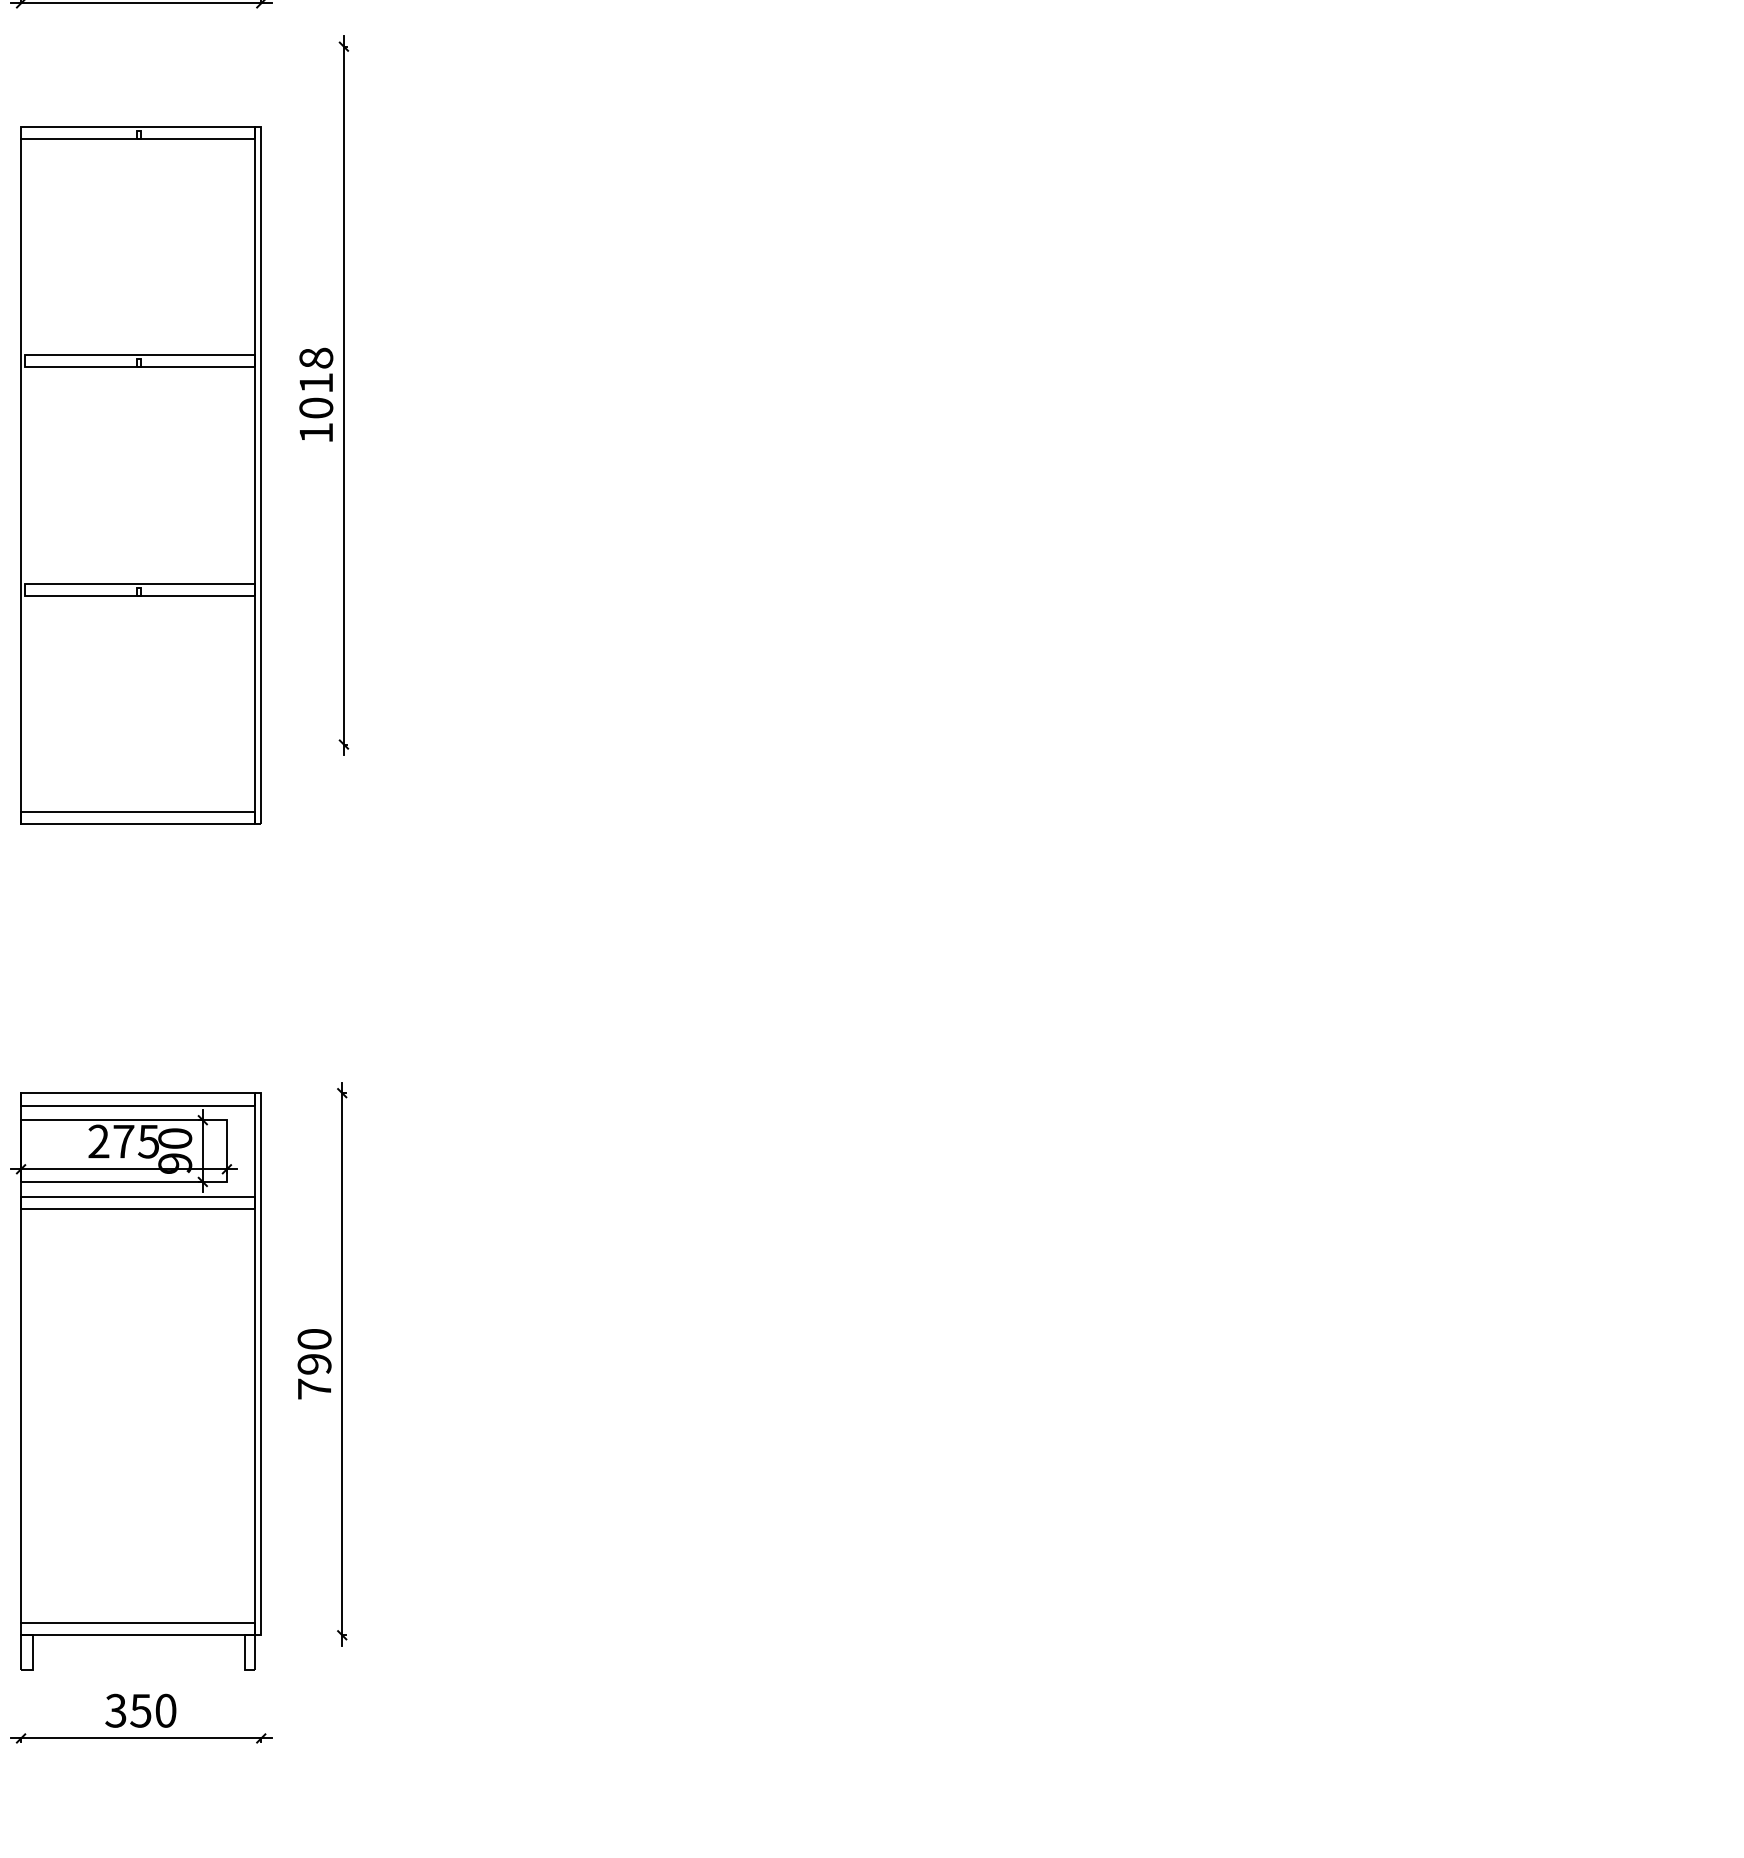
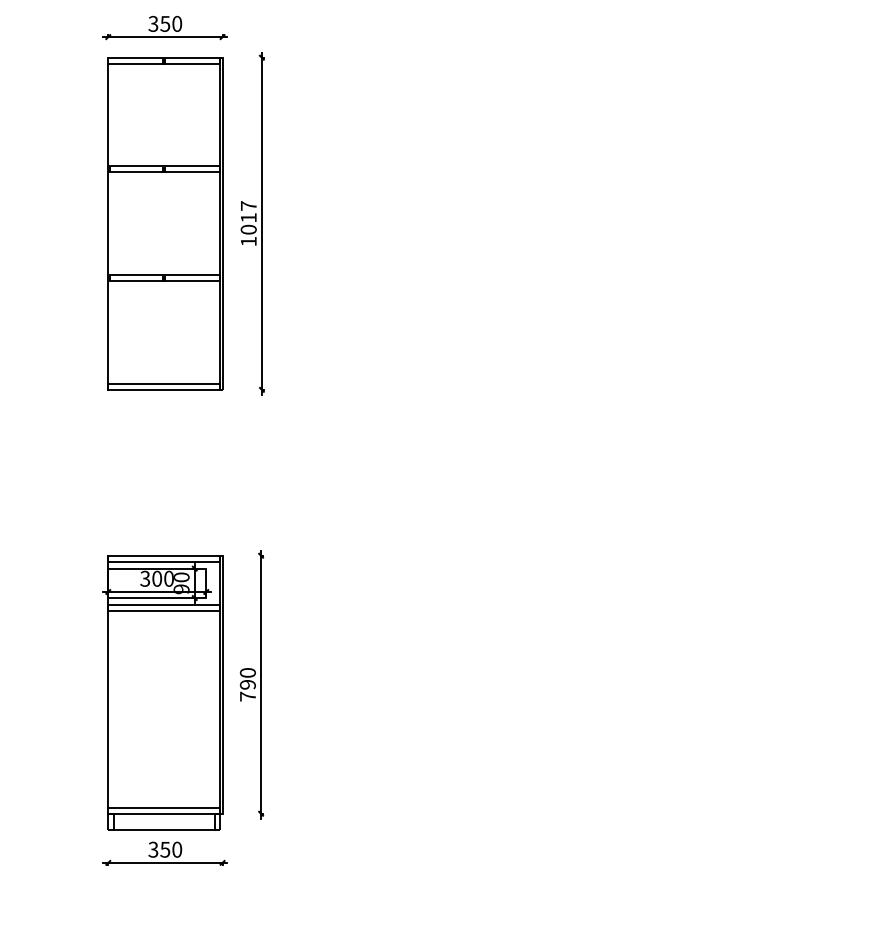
text: (315, 357) -> (248, 205), 1018 -> 1017
part: (141, 474) -> (165, 223), moved
text: (122, 1140) -> (156, 578), 275 -> 300
line: (139, 1670) -> (164, 830), added

